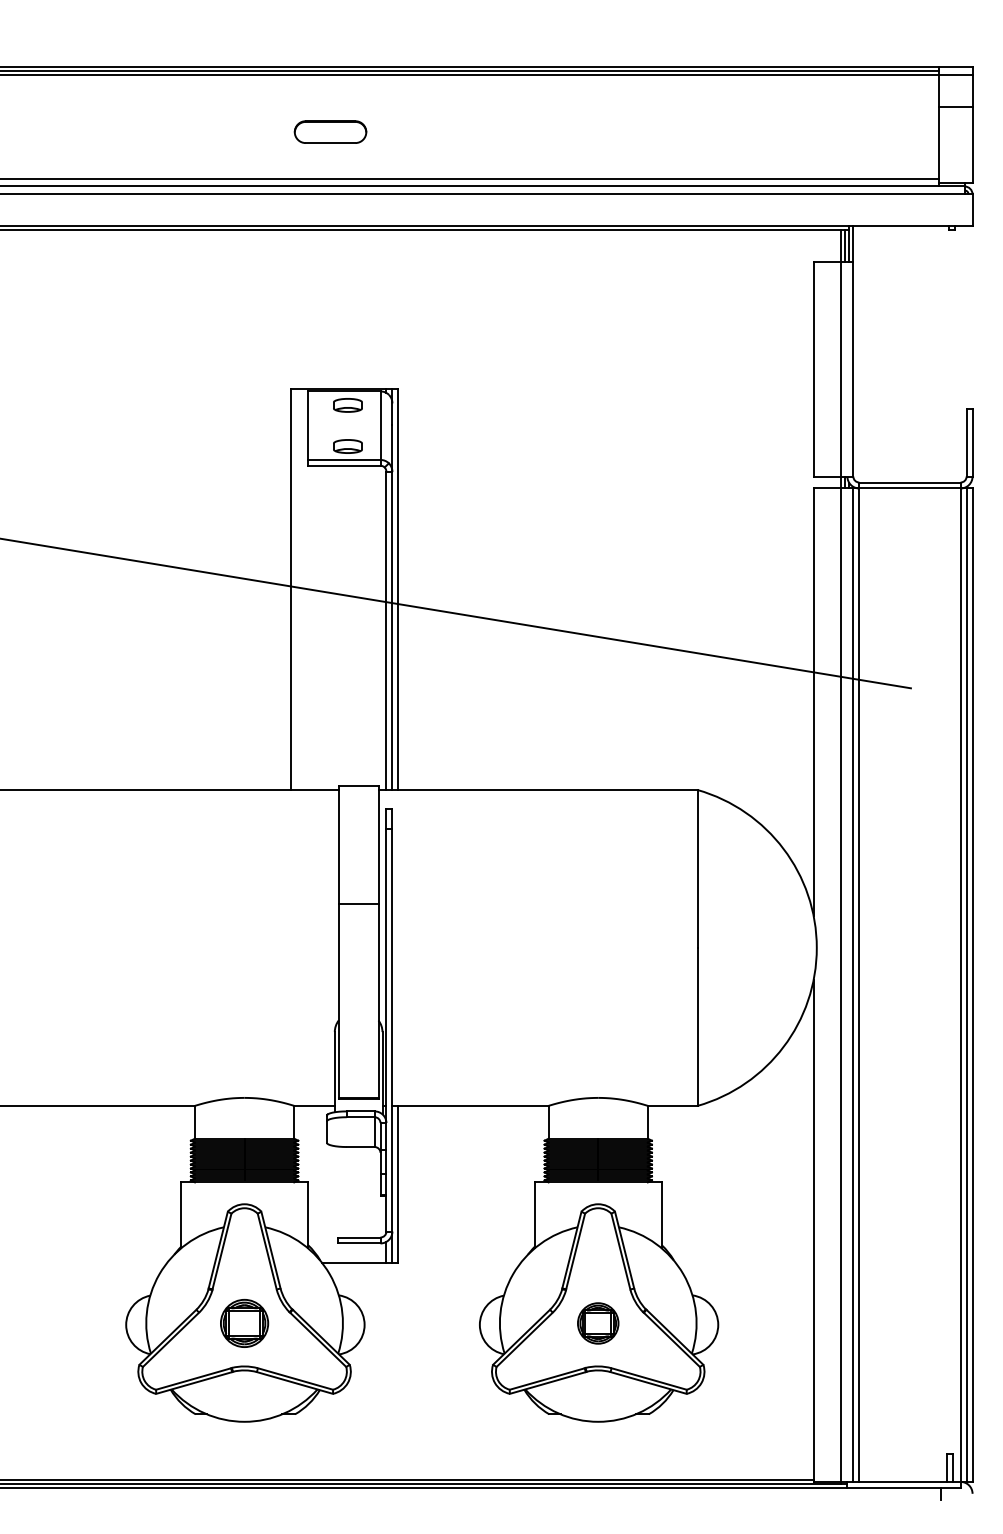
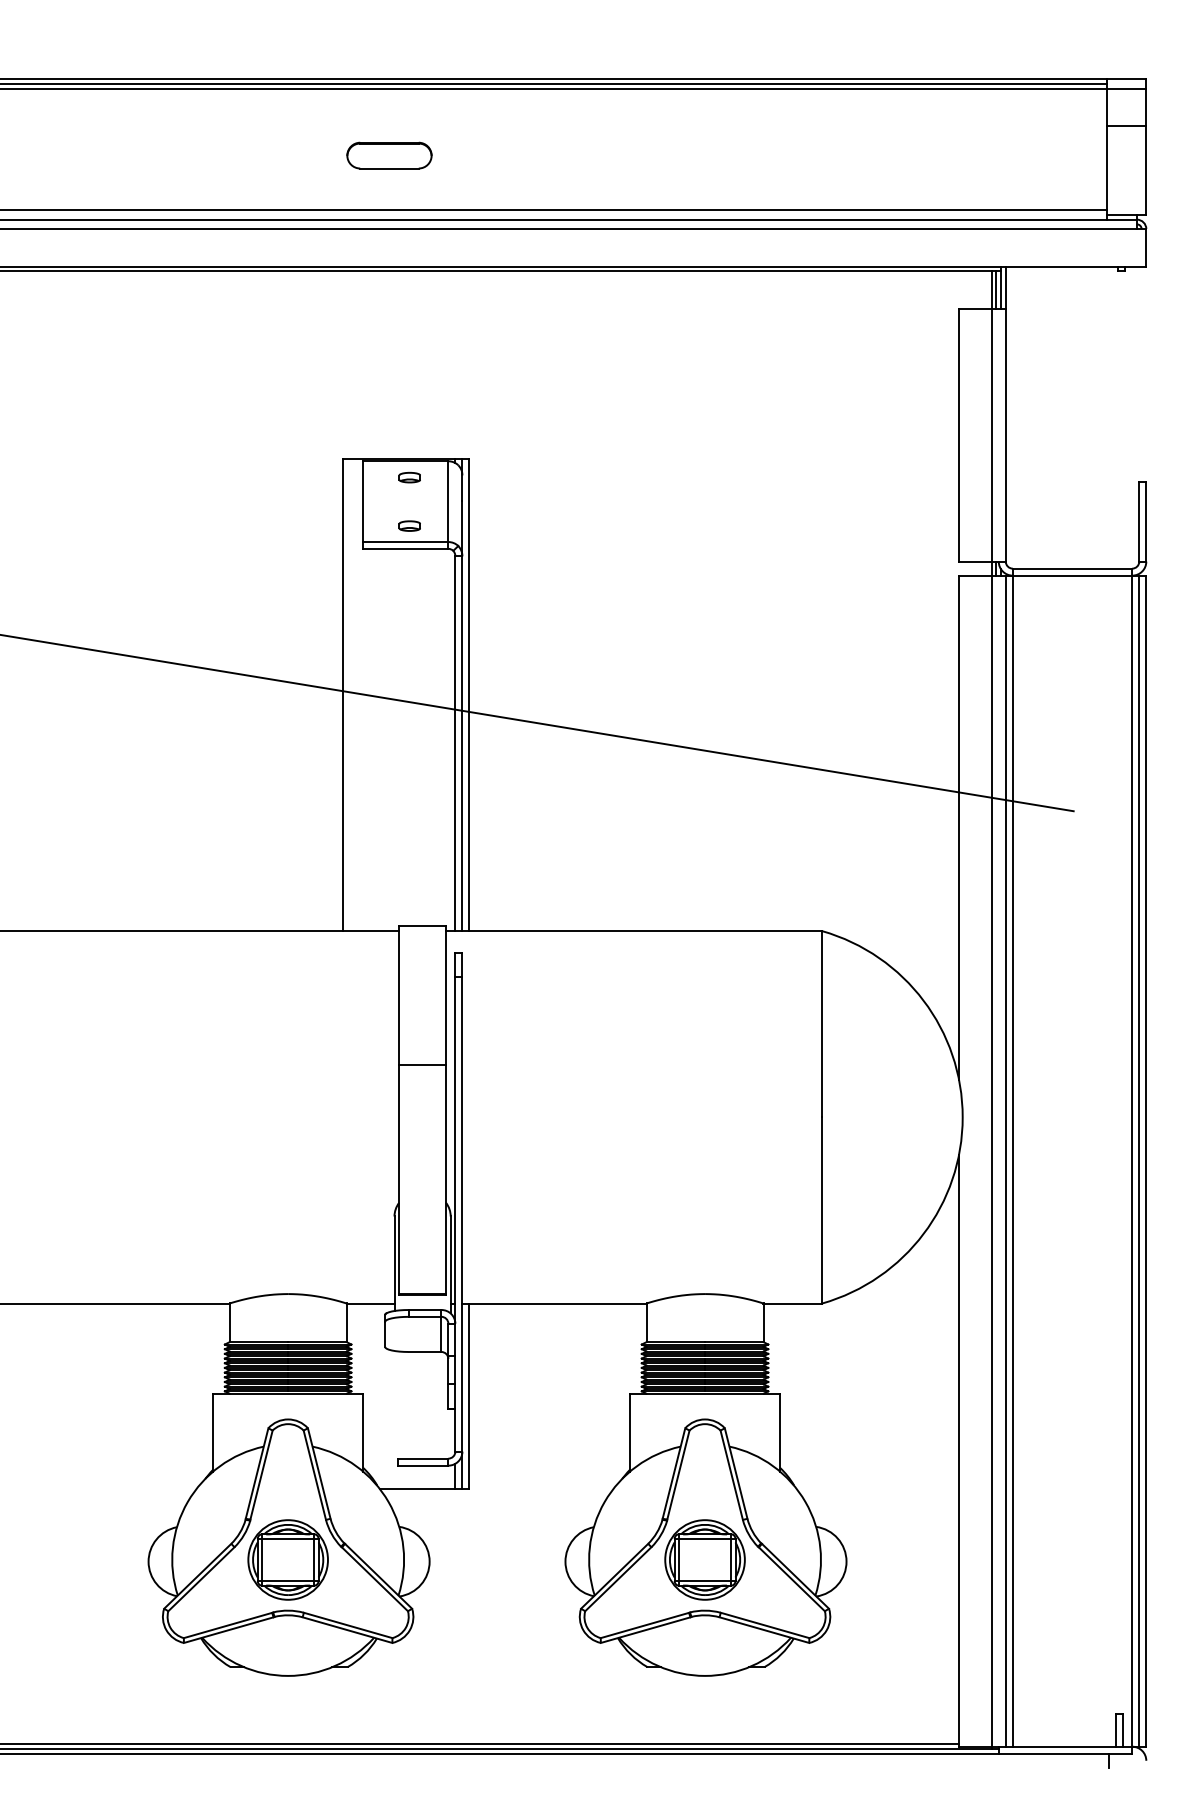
part: (347, 405) -> (409, 477), size x0.62
part: (347, 445) -> (409, 525), size x0.62
part: (244, 1323) -> (287, 1559), size x1.43
part: (597, 1323) -> (704, 1559), size x1.67

